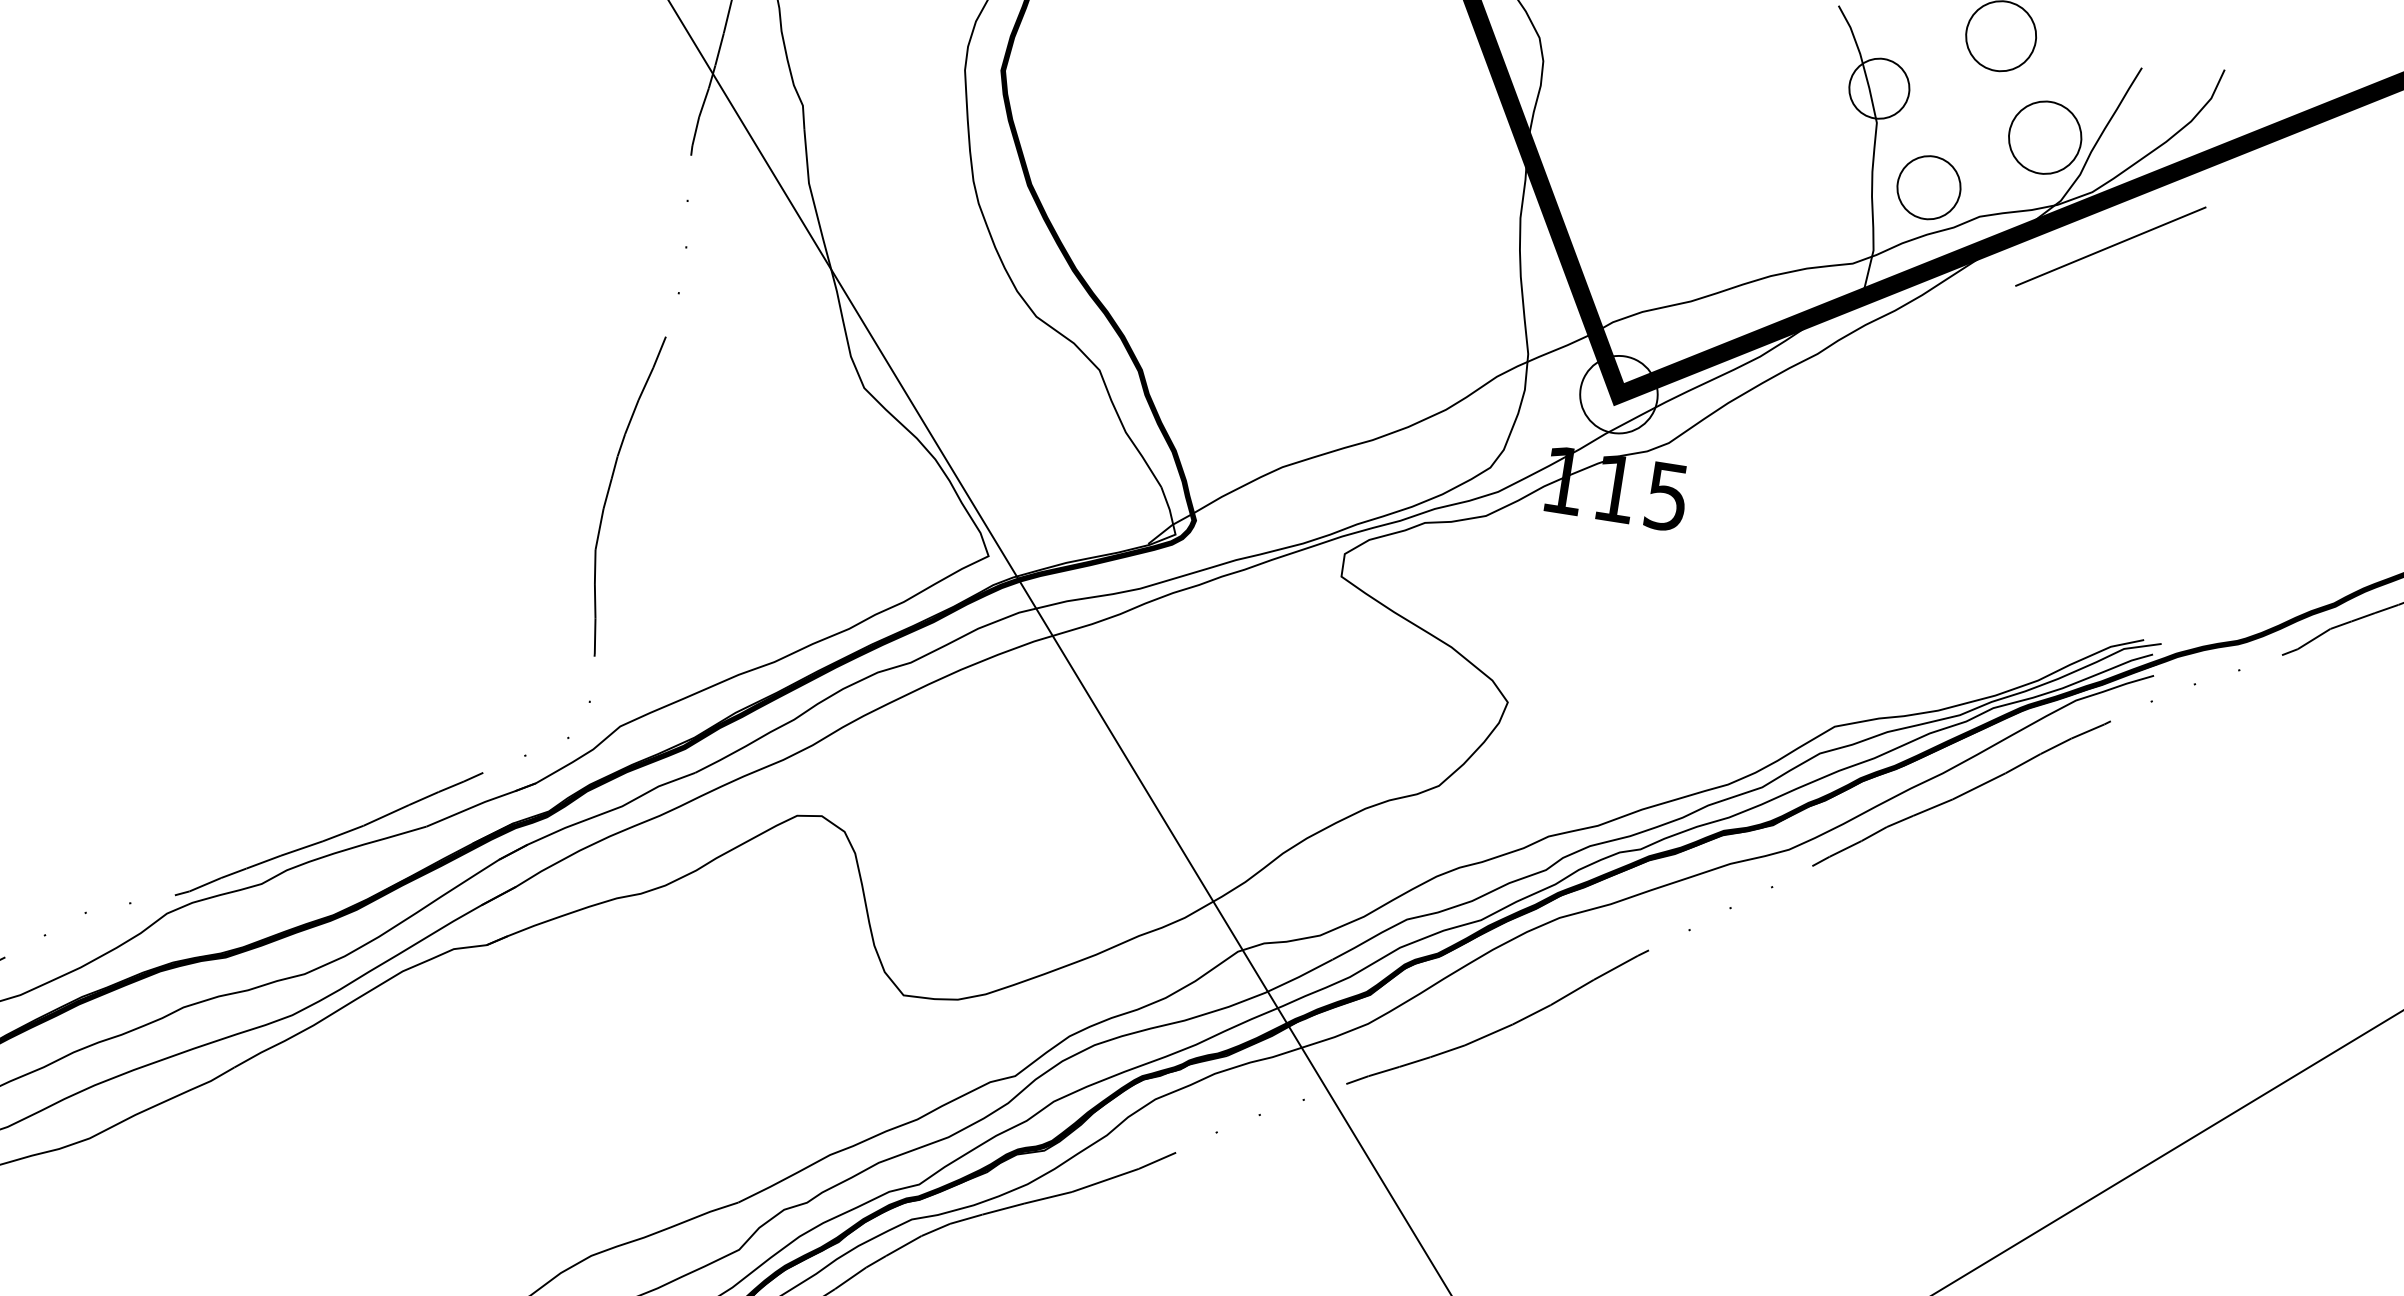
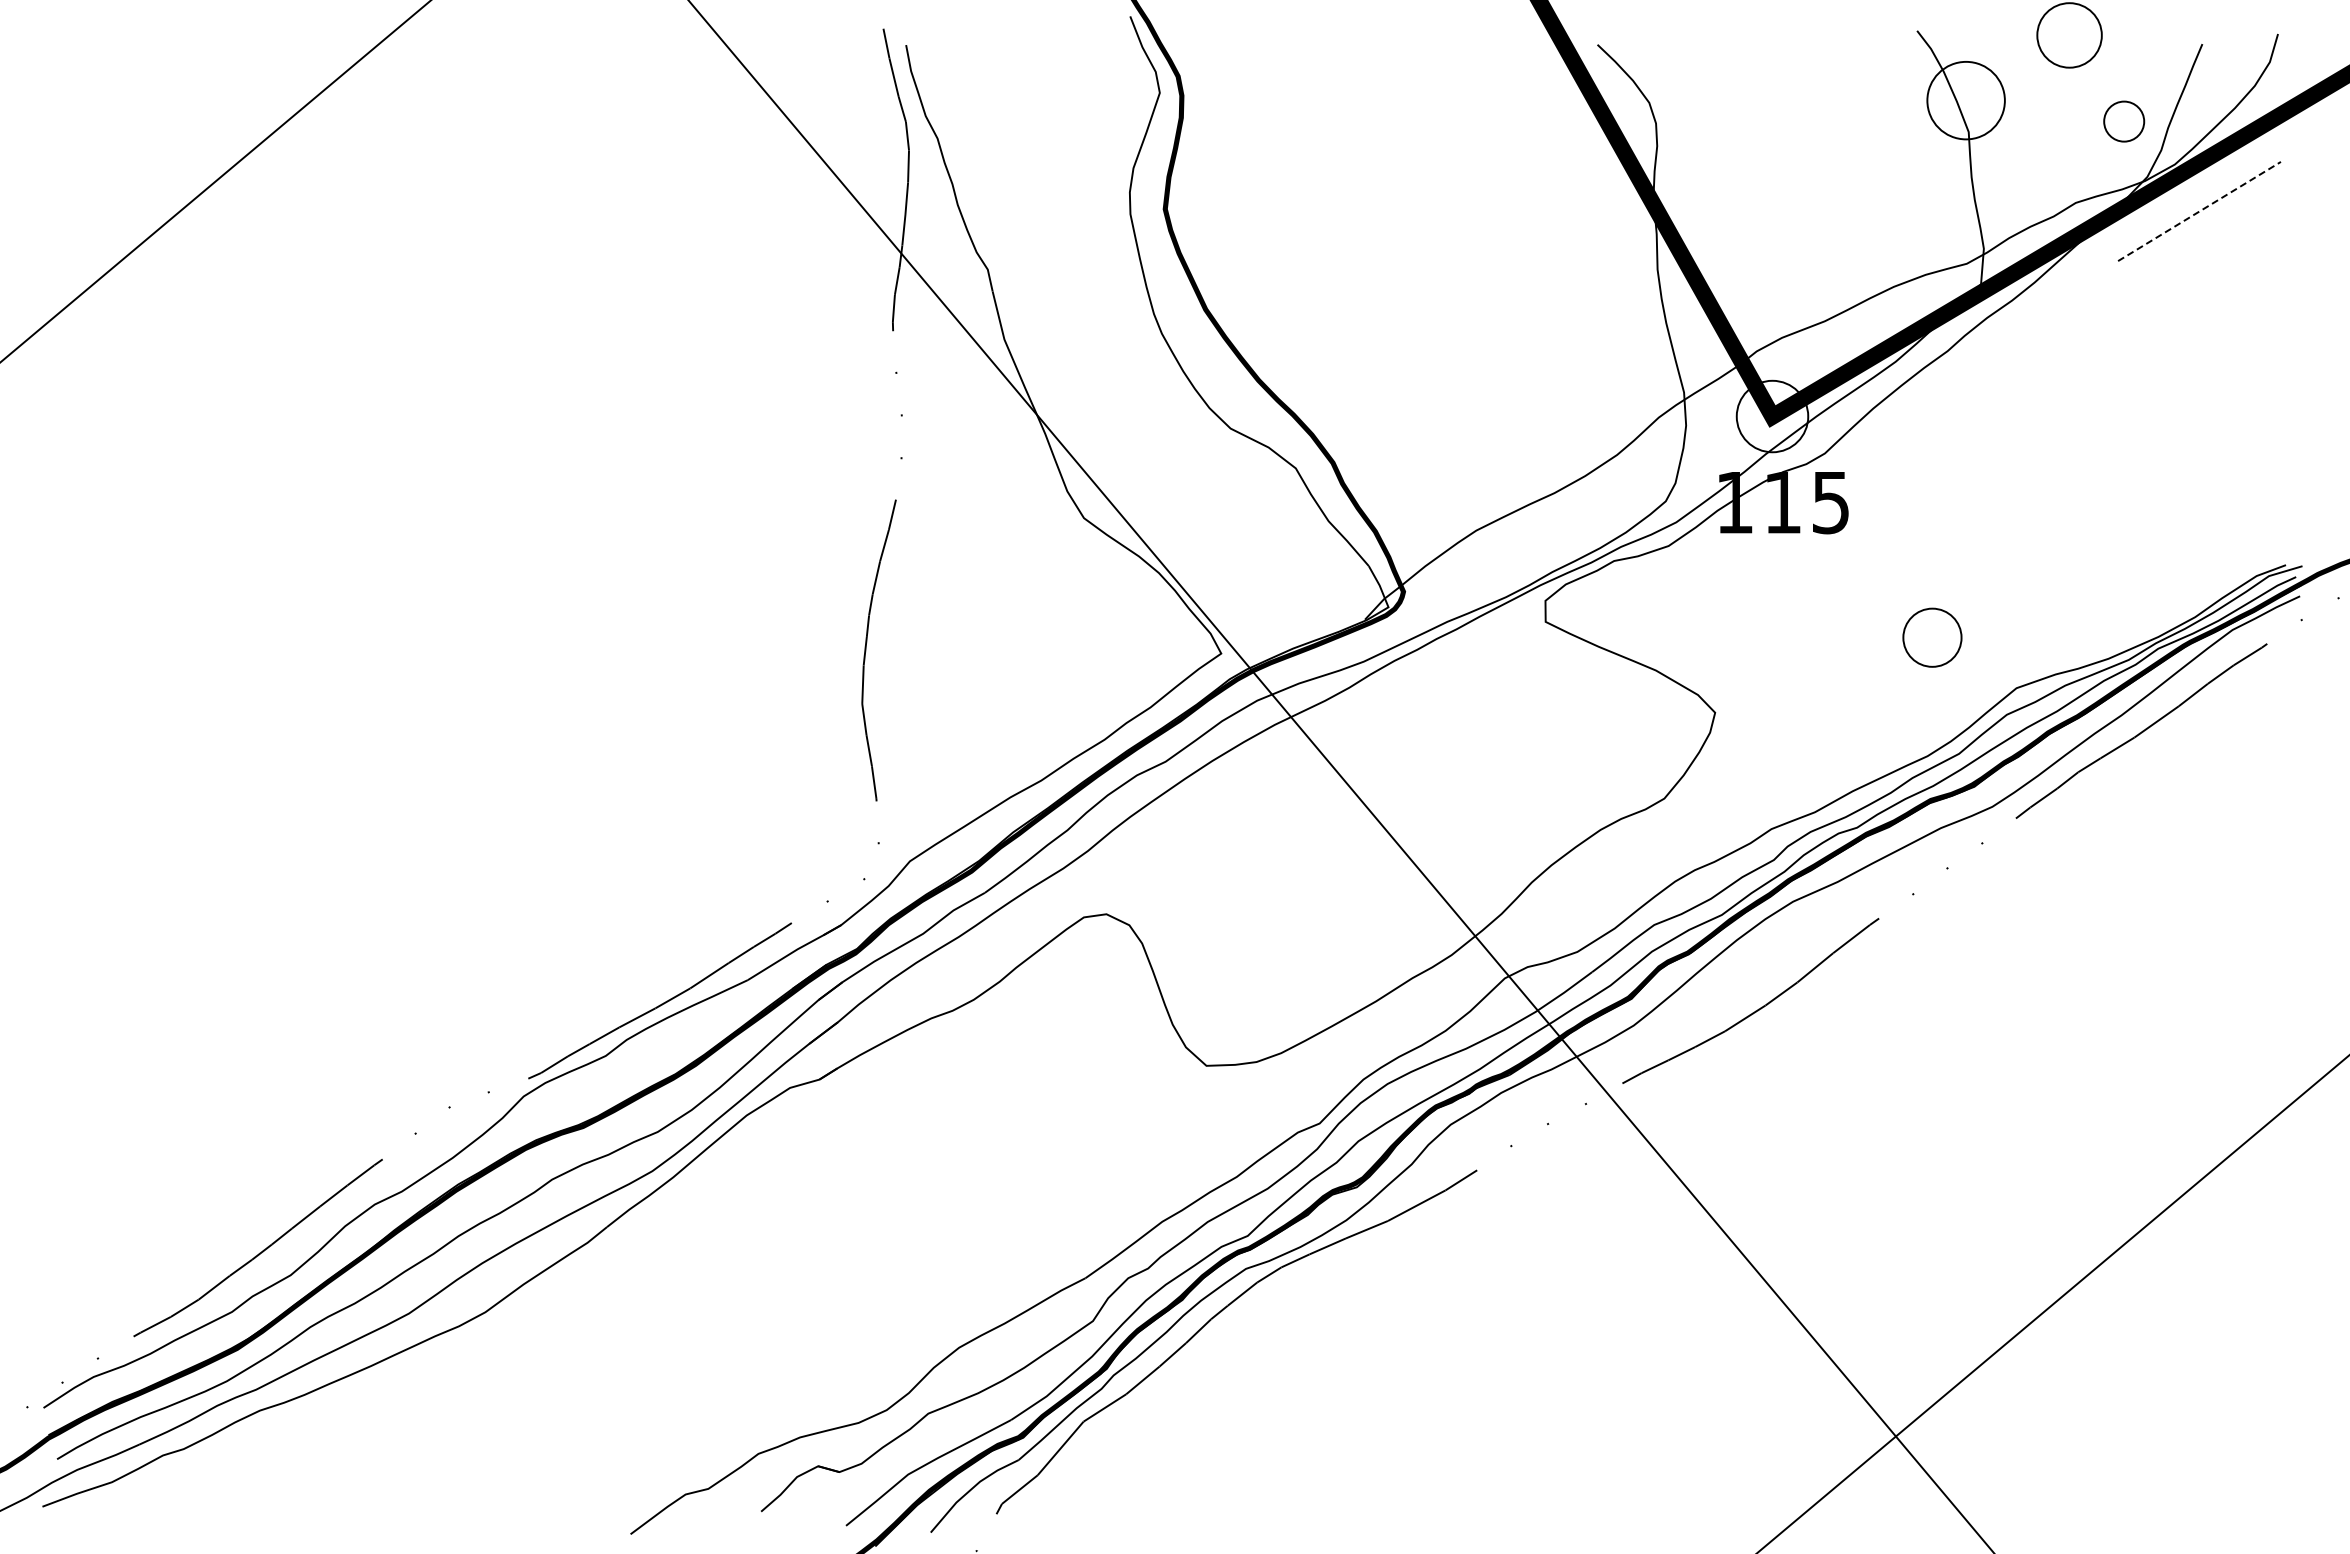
circle: (1878, 88) -> (1965, 100), size x1.4
circle: (2044, 137) -> (2123, 121), size x0.6
circle: (1929, 187) -> (1932, 637), moved
line: (2110, 246) -> (2199, 211), solid -> dashed

